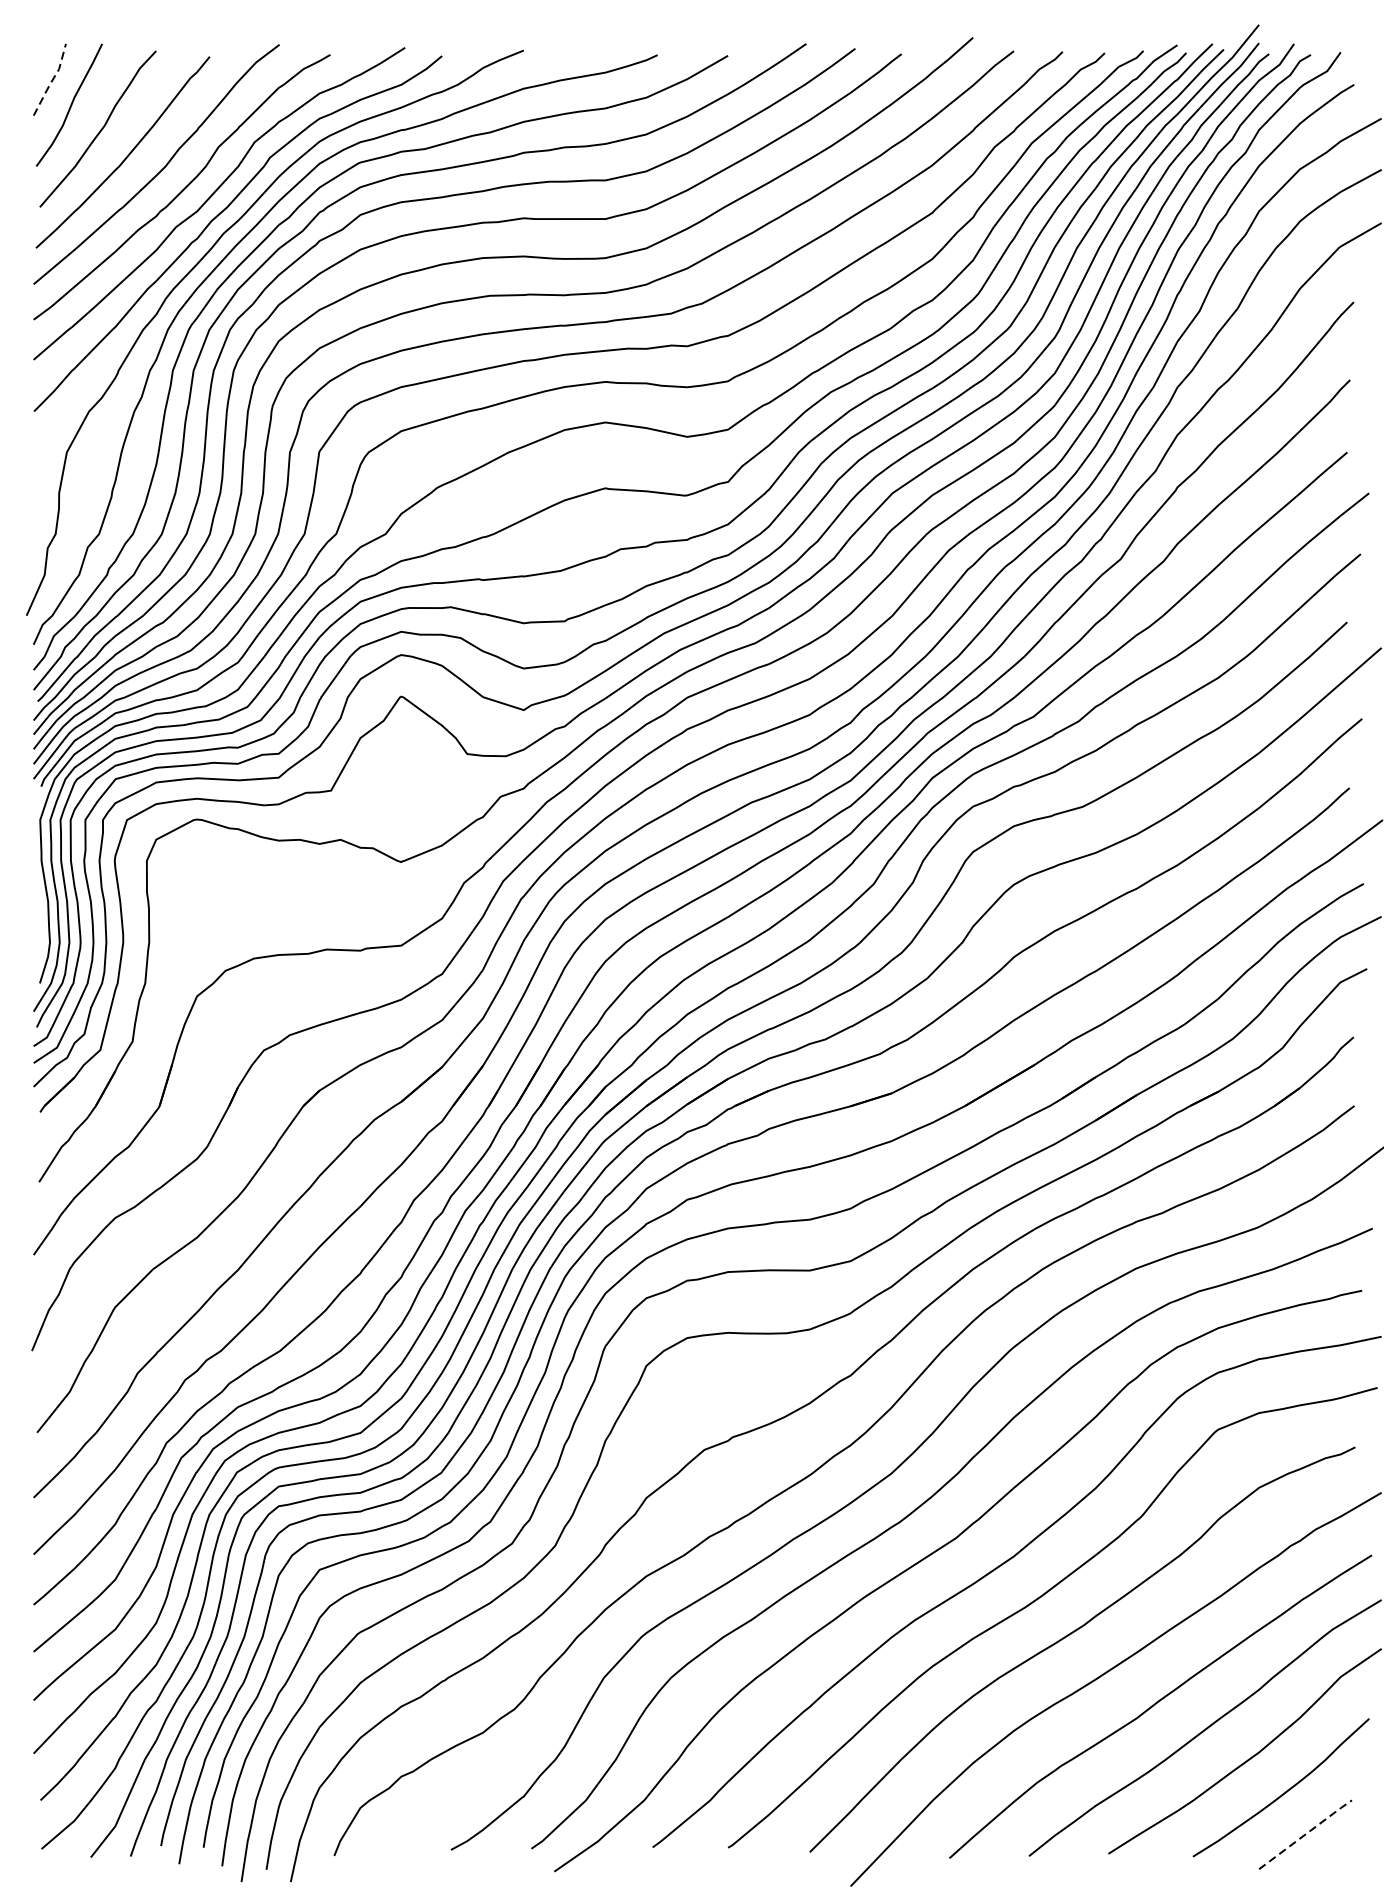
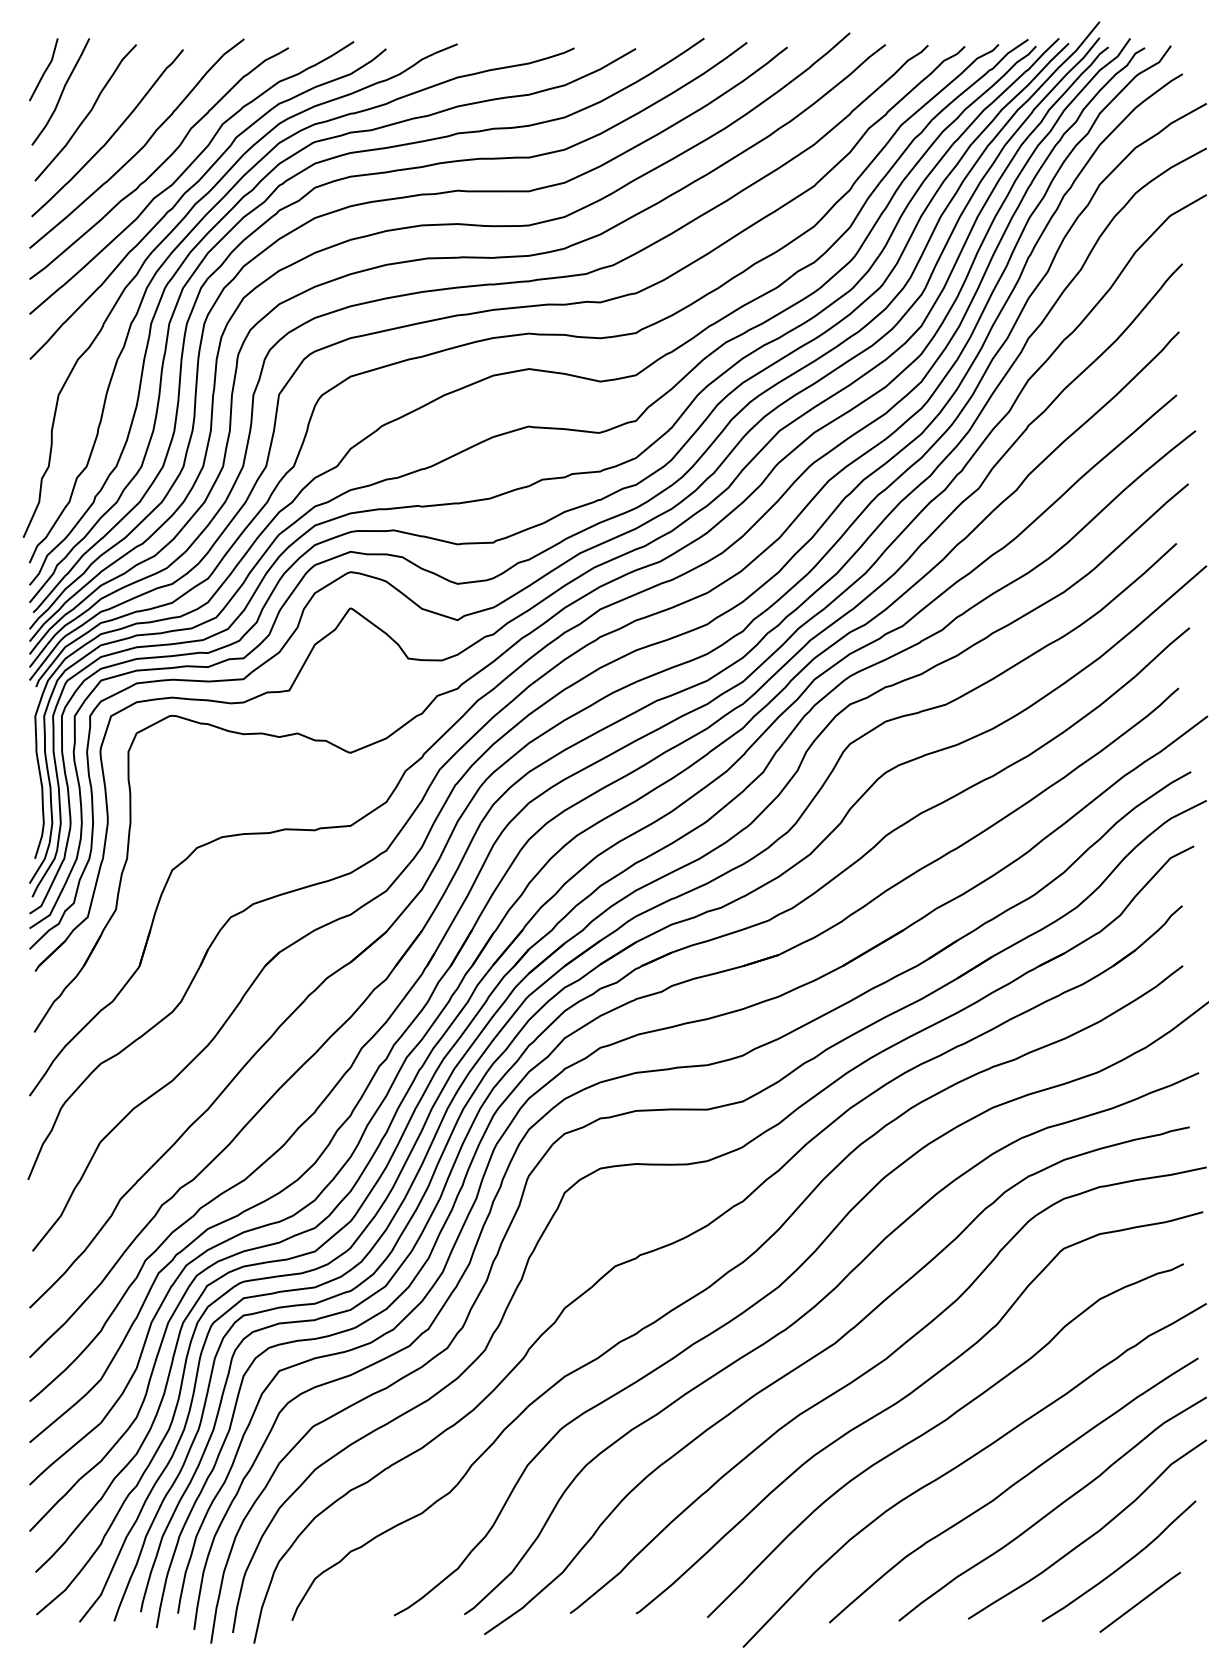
line: (51, 80) -> (45, 70), dashed -> solid
line: (1305, 1833) -> (1140, 1601), dashed -> solid

